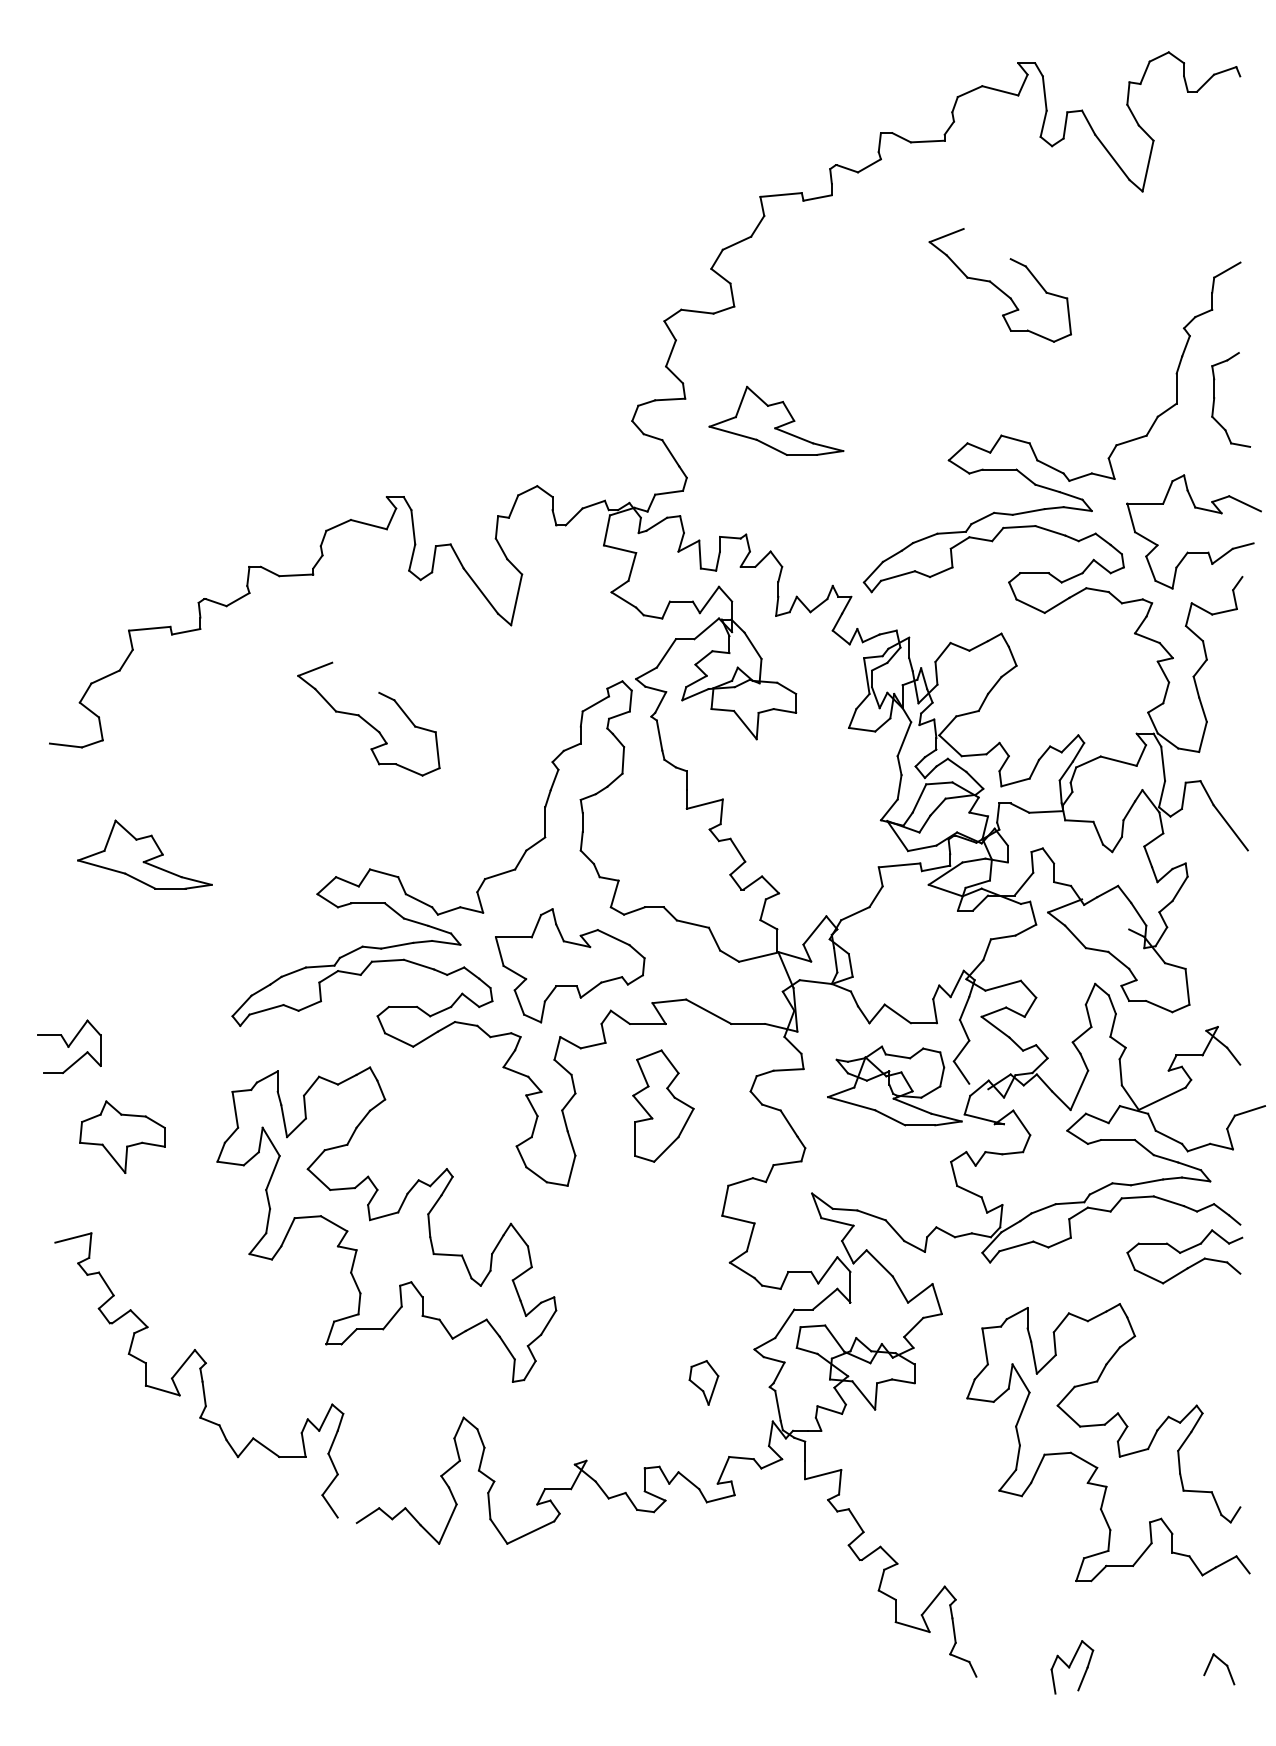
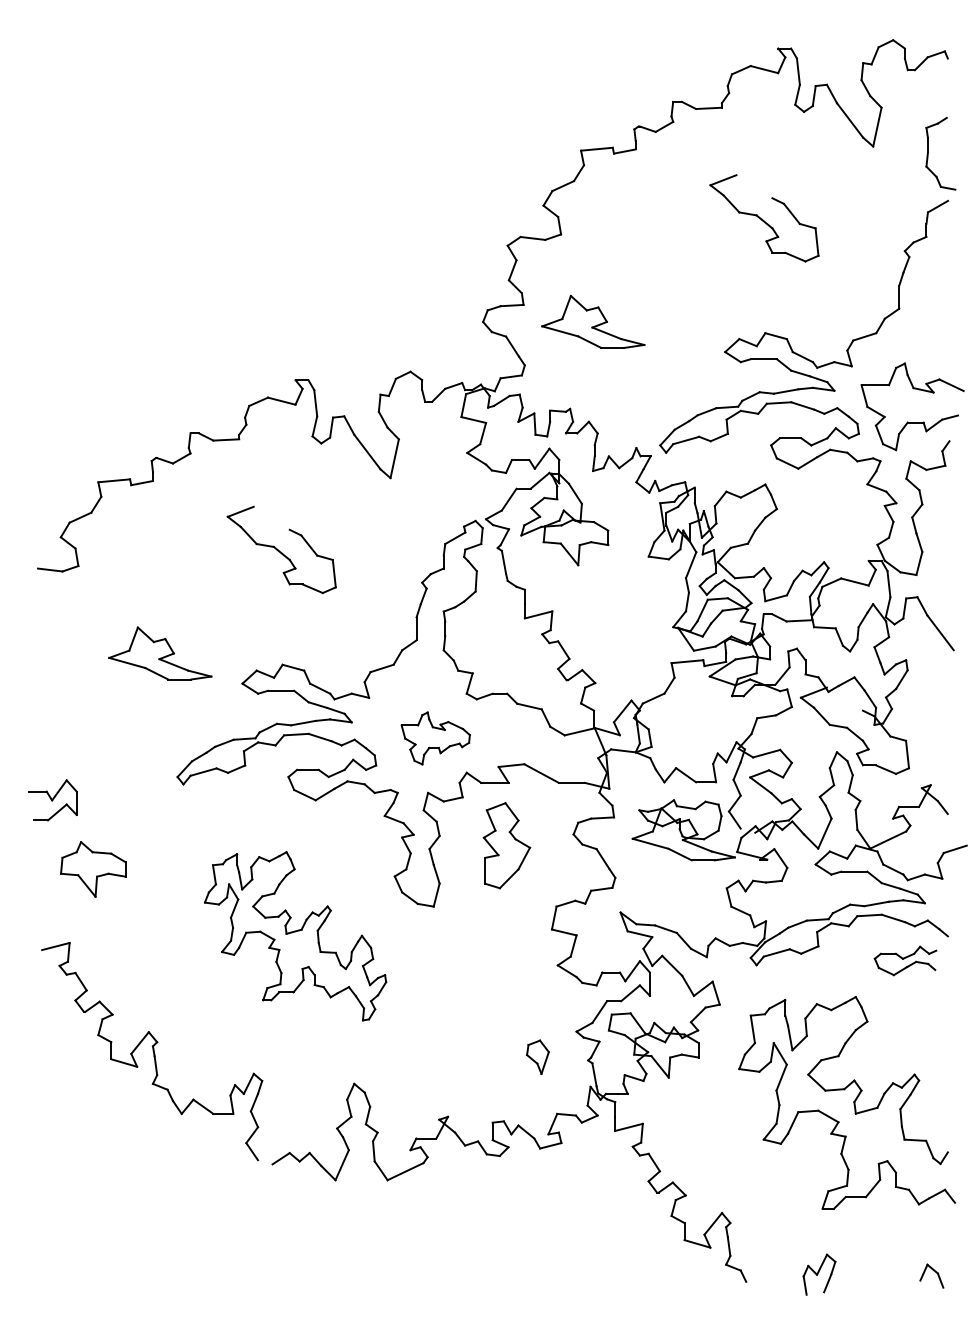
part: (1215, 398) -> (928, 152), moved
part: (144, 854) -> (159, 653), moved
part: (570, 965) -> (435, 738), size x0.6
part: (386, 1224) -> (295, 936), size x0.7
part: (1184, 1256) -> (905, 960), size x0.7

